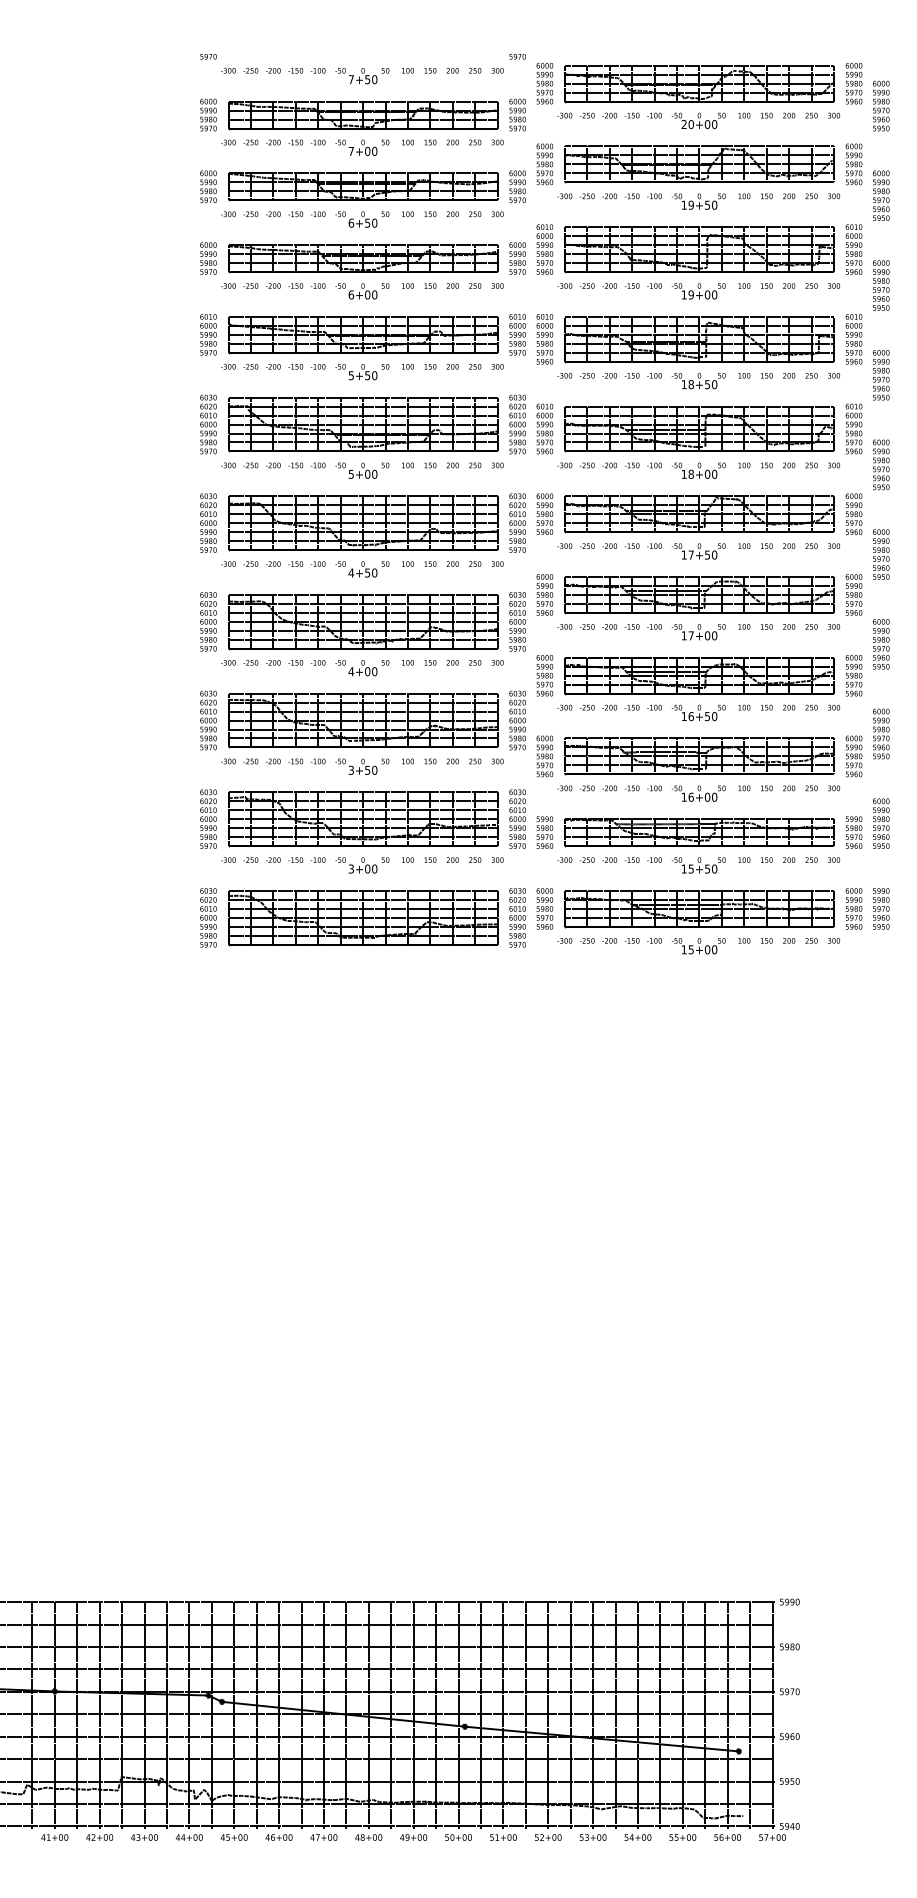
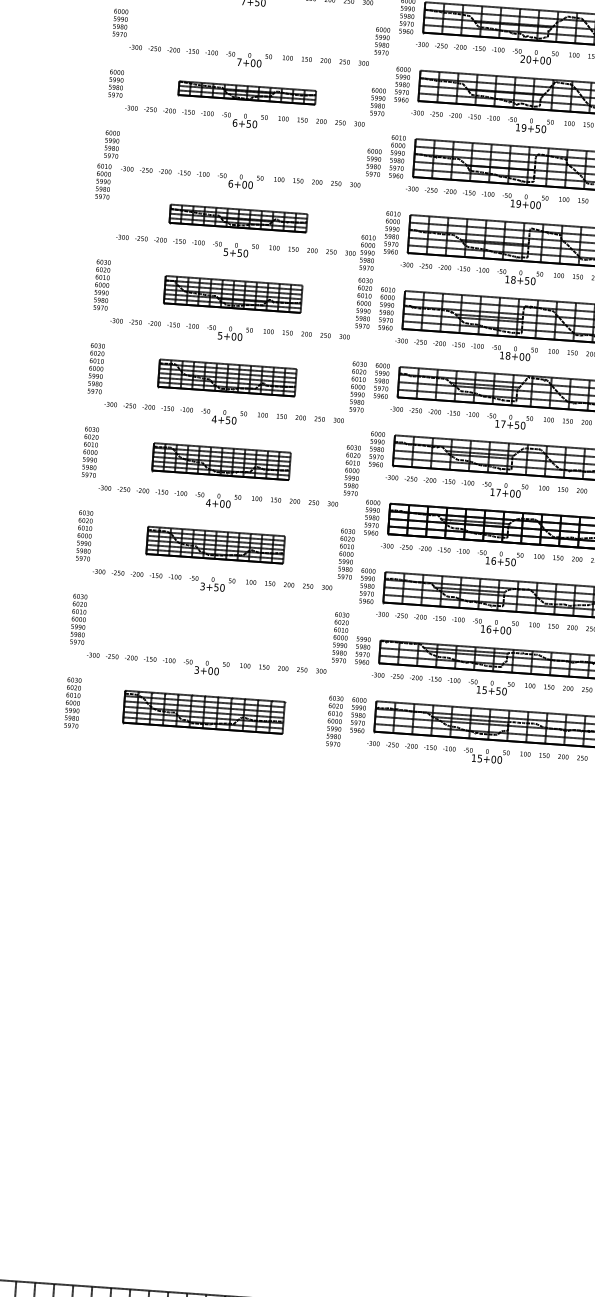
part: (363, 115) -> (251, 32), removed
part: (363, 186) -> (247, 92), size x0.6
part: (363, 258) -> (243, 153), removed
text: (208, 334) -> (103, 181), moved
text: (517, 334) -> (367, 252), moved
part: (363, 335) -> (238, 218), size x0.6
part: (363, 424) -> (233, 294), size x0.6
part: (363, 523) -> (227, 378), size x0.6
part: (363, 622) -> (221, 461), size x0.6
part: (363, 720) -> (215, 544), size x0.6
part: (363, 819) -> (210, 628), removed
part: (363, 918) -> (204, 712), size x0.7

